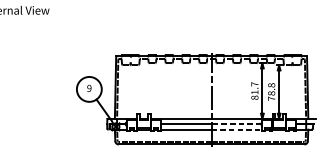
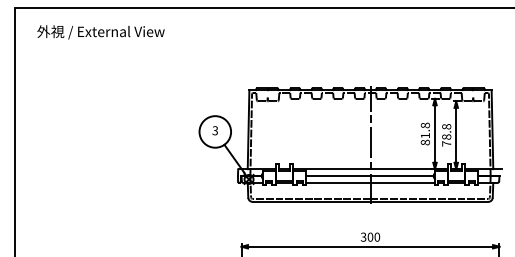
text: (254, 84) -> (425, 125), 81.7 -> 81.8
text: (89, 88) -> (215, 130), 9 -> 3
line: (236, 124) -> (402, 176), dashed -> solid
line: (237, 129) -> (403, 182), dashed -> solid

